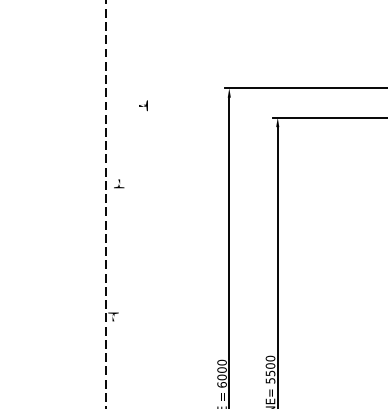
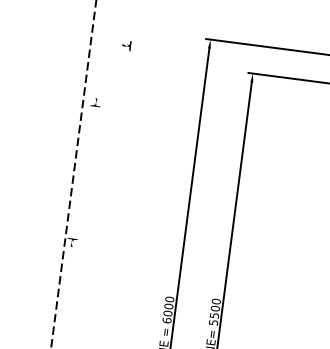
part: (119, 183) -> (96, 102), moved

